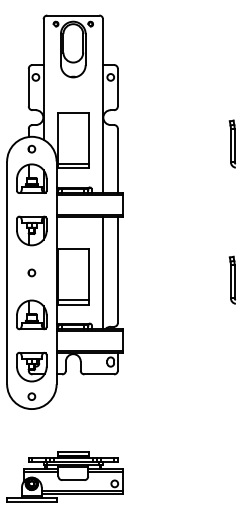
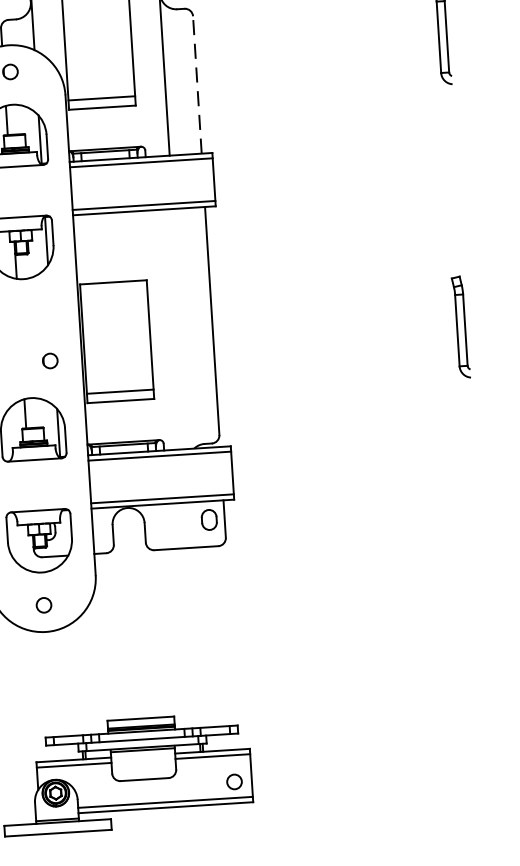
line: (117, 160) -> (196, 84), solid -> dashed
part: (31, 272) -> (49, 360), moved
line: (103, 272) -> (181, 327), removed

